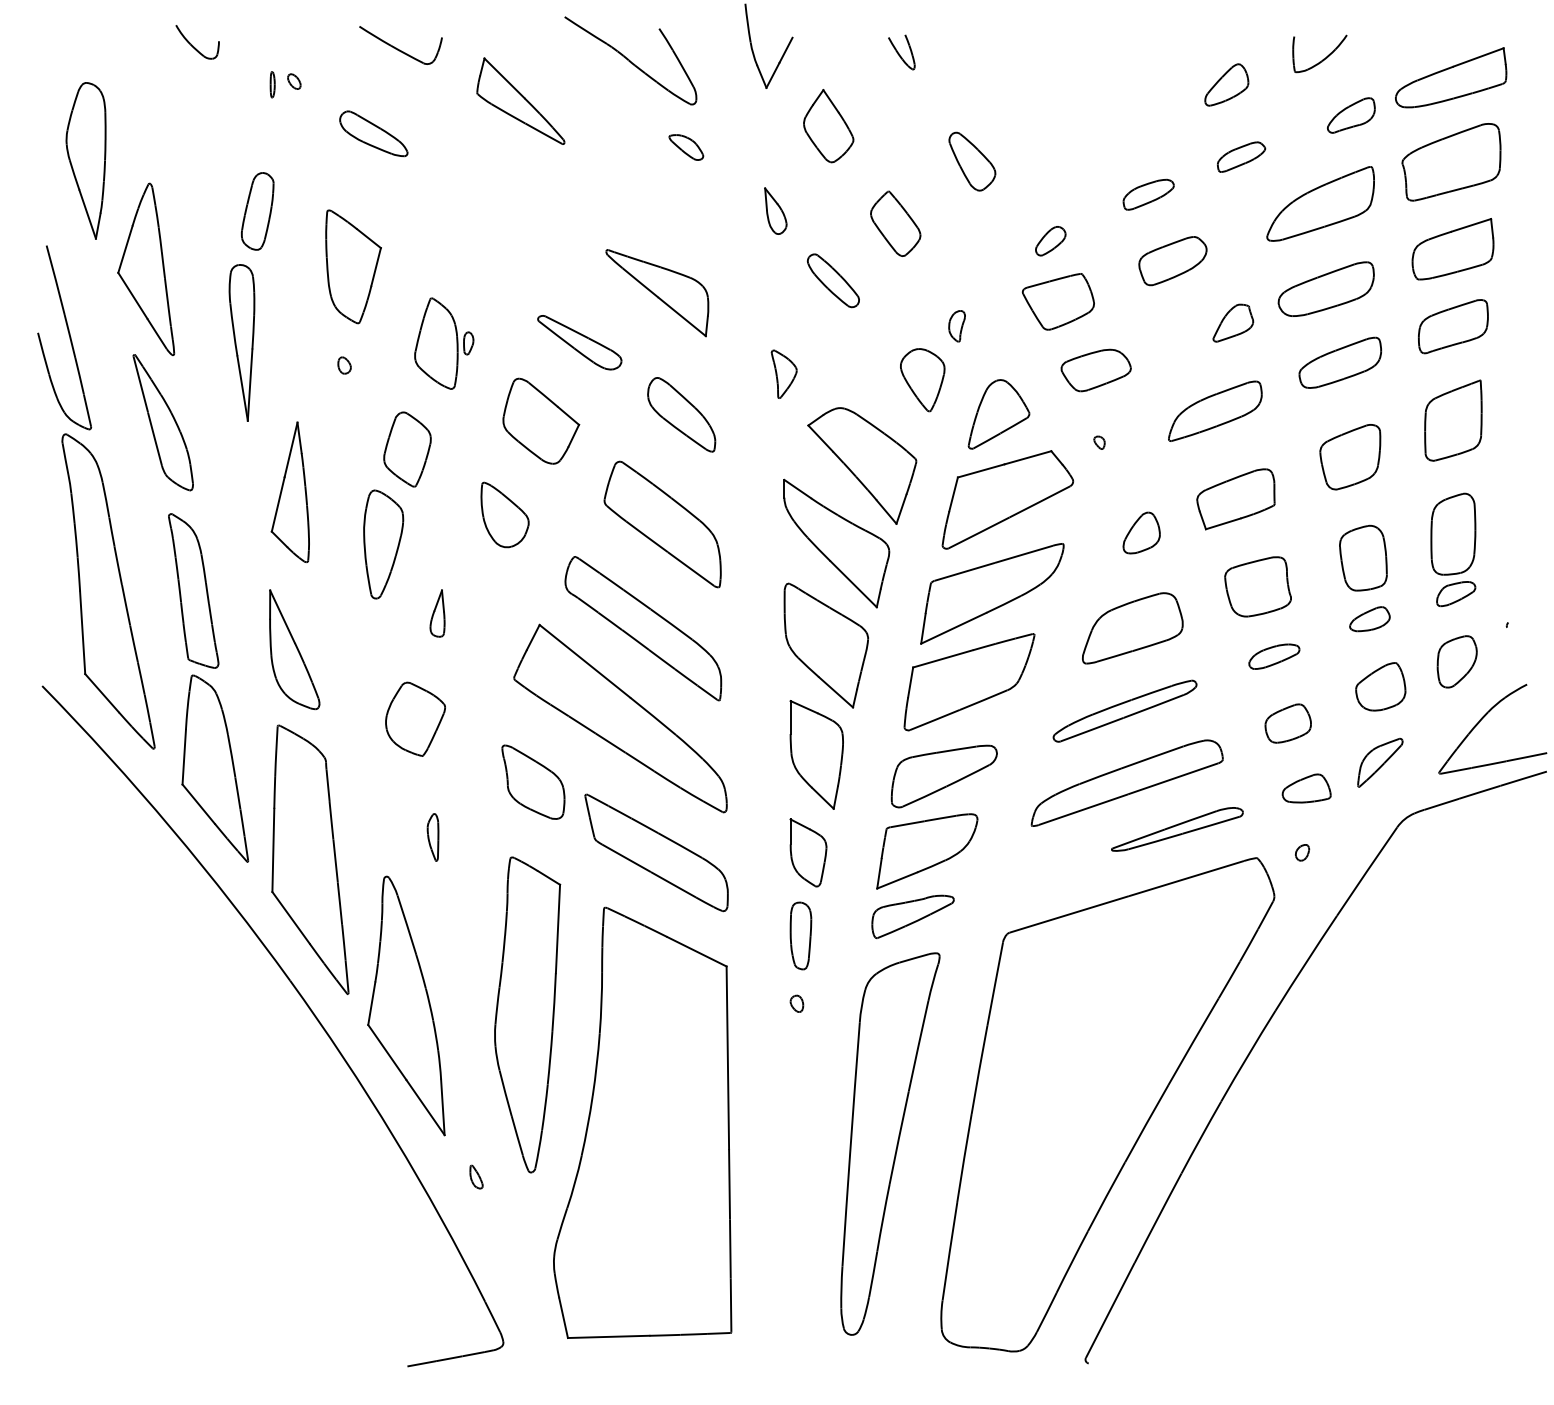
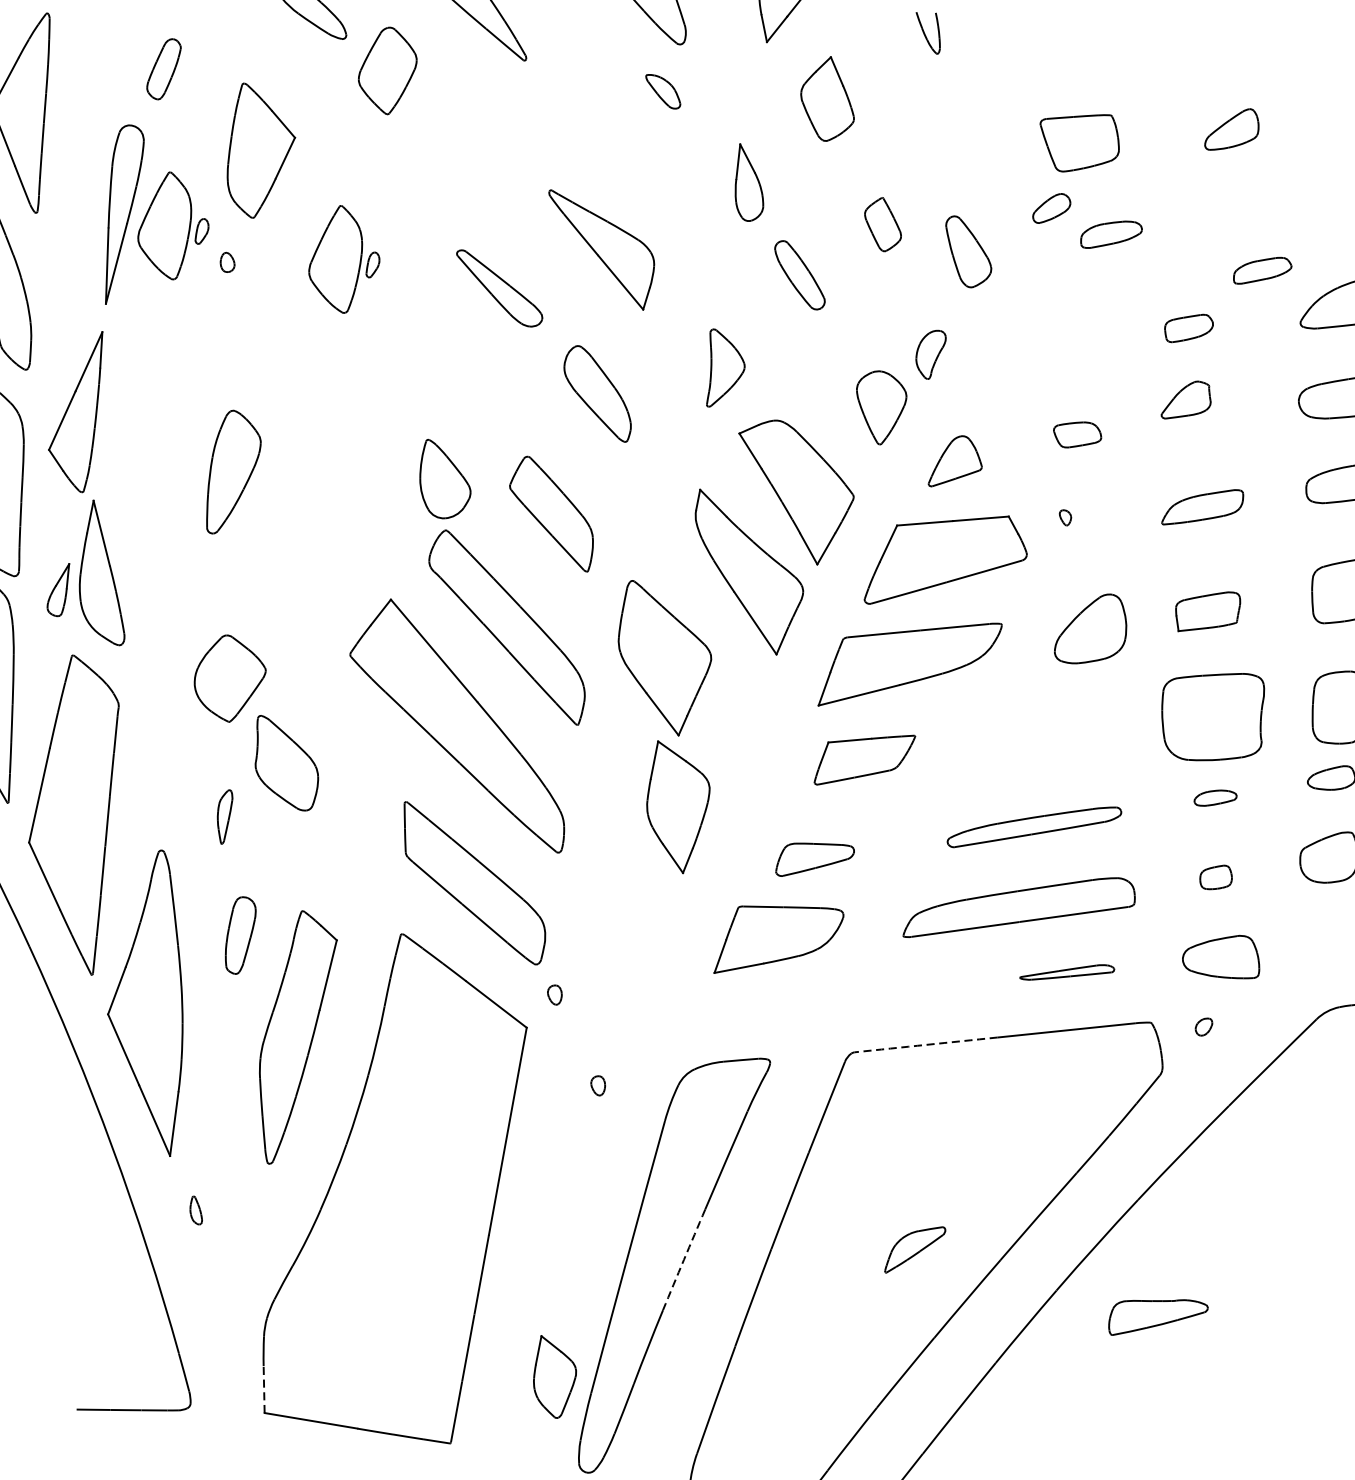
part: (1226, 84) -> (1232, 129), moved
part: (1241, 156) -> (1262, 270), moved
part: (972, 161) -> (967, 252), moved
part: (1148, 194) -> (1111, 234), moved
part: (775, 210) -> (749, 182), size x1.4
part: (257, 211) -> (163, 68), size x0.7
part: (895, 223) -> (882, 224), size x0.7
part: (1050, 241) -> (1051, 209), moved
part: (1172, 261) -> (1188, 328), size x0.6
part: (1057, 301) -> (1077, 141), moved
part: (1233, 322) -> (1188, 400), moved
part: (956, 326) -> (929, 354), size x1.4
part: (293, 343) -> (174, 226), added
part: (1095, 370) -> (1076, 435), size x0.6
part: (783, 373) -> (722, 369), size x1.4
part: (1215, 410) -> (1203, 506), size x0.7
part: (998, 414) -> (957, 463), size x0.7
part: (541, 420) -> (438, 368), removed
part: (407, 449) -> (387, 70), moved
part: (289, 492) -> (77, 409), moved
part: (1235, 499) -> (1206, 612), size x0.7
part: (504, 514) -> (444, 480), moved
part: (662, 524) -> (552, 513), size x0.7
part: (1141, 532) -> (1092, 628), size x1.6
part: (1257, 586) -> (1212, 715), size x1.4
part: (437, 613) -> (58, 589), moved
part: (1132, 628) -> (1061, 735), removed
part: (825, 645) -> (661, 659), moved
part: (1274, 656) -> (1215, 798), size x0.7
part: (969, 682) -> (864, 760), size x0.6
part: (1287, 723) -> (1215, 877), size x0.6
part: (1380, 762) -> (915, 1249), moved
part: (943, 776) -> (814, 860), size x0.6
part: (533, 781) -> (285, 763), moved
part: (1306, 788) -> (1222, 955), size x1.4
part: (1177, 829) -> (1067, 972), size x0.6
part: (808, 852) -> (554, 1377), moved
arc: (1069, 914) -> (926, 1045), solid -> dashed
part: (912, 916) -> (1157, 1318), moved
part: (744, 933) -> (554, 994), added
part: (800, 935) -> (239, 934), moved
part: (527, 1014) -> (290, 1037), size x0.7
arc: (899, 1137) -> (684, 1259), solid -> dashed
line: (563, 1317) -> (264, 1388), solid -> dashed

